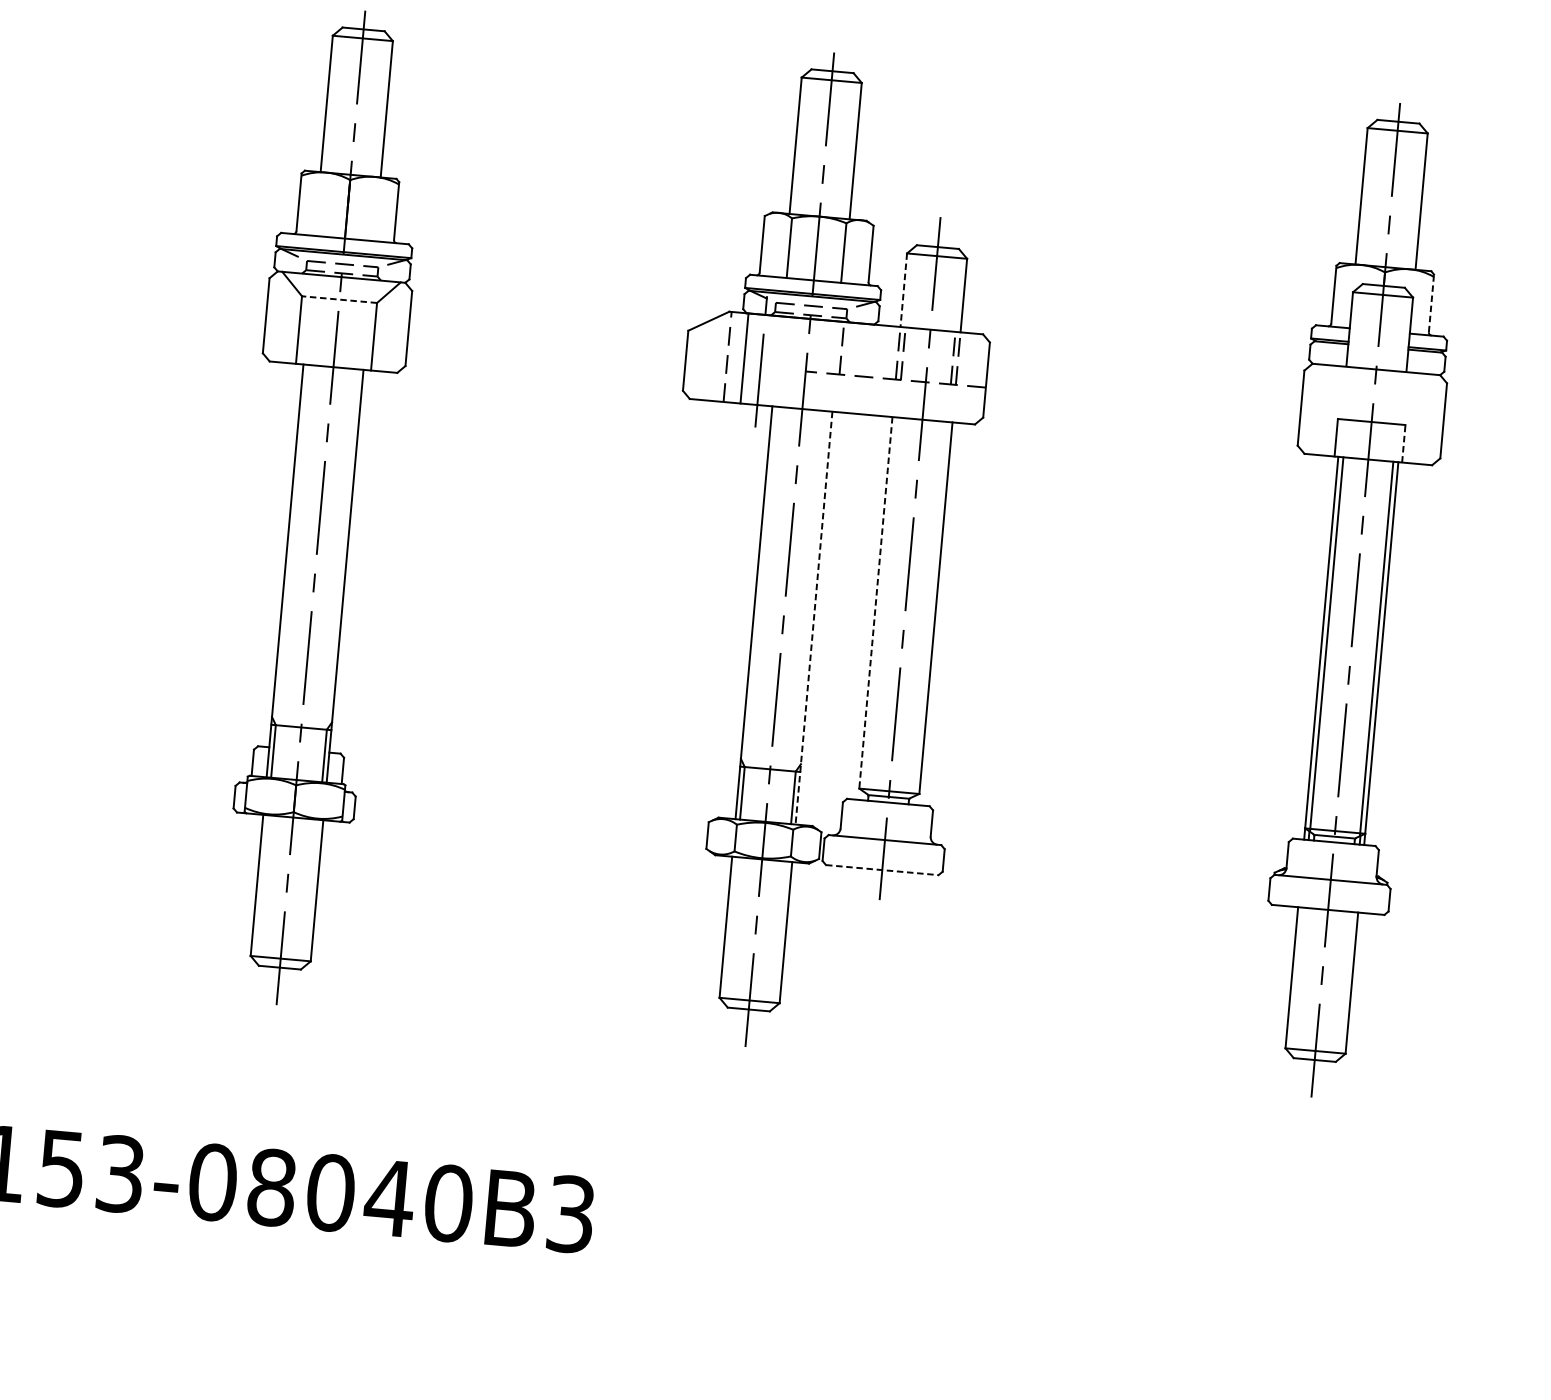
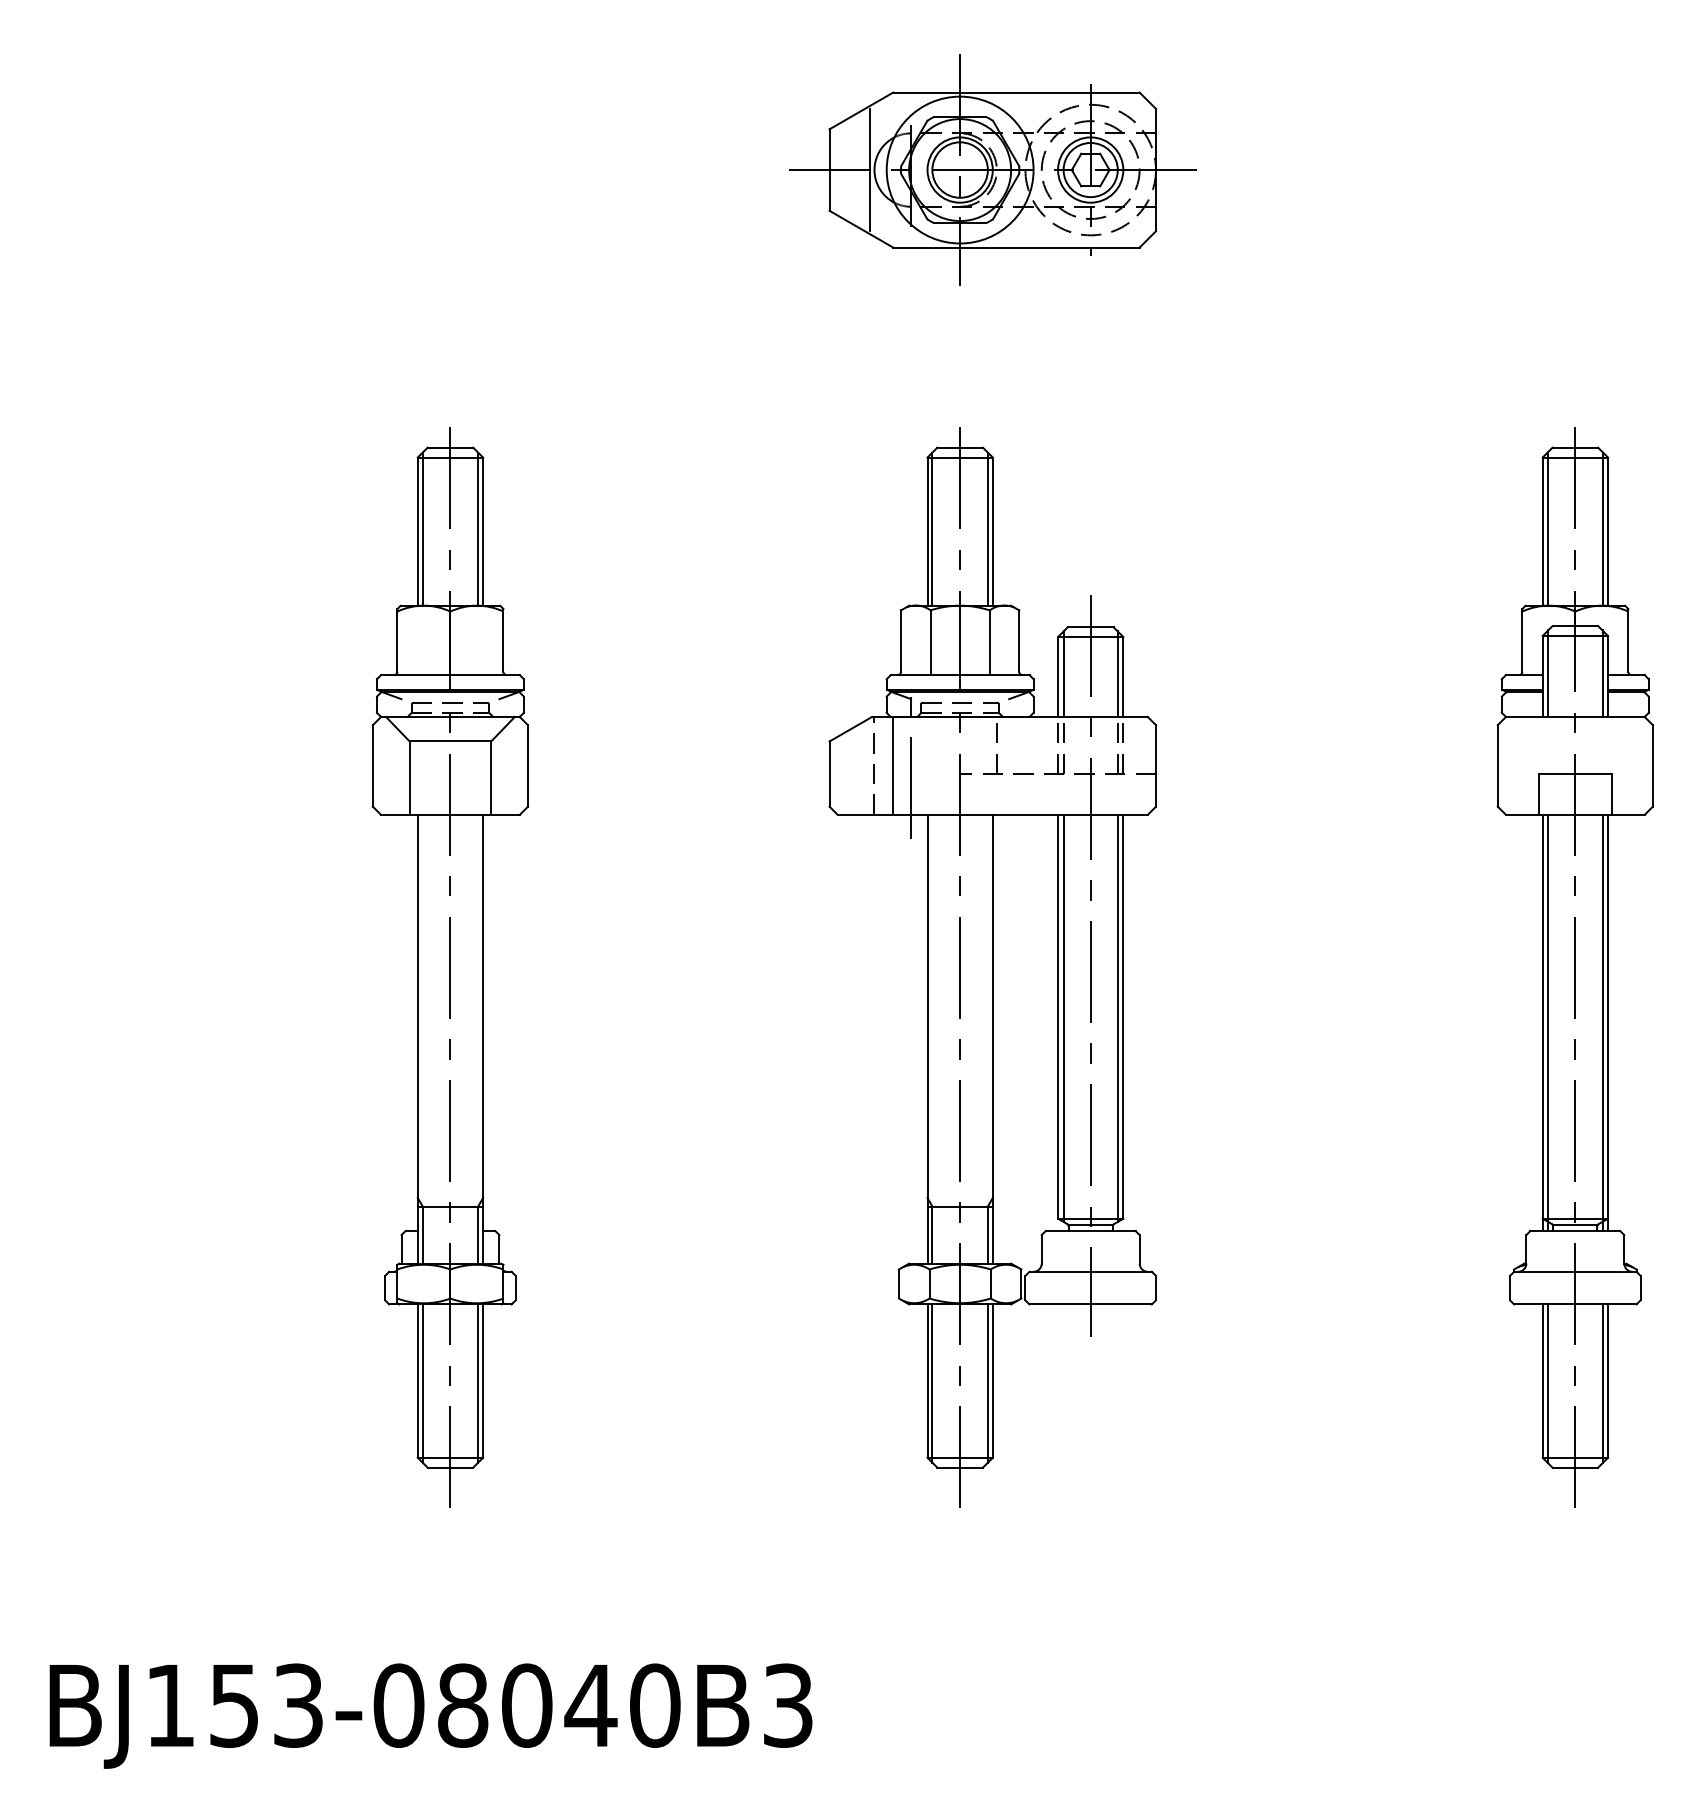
line: (331, 101) -> (422, 528), added
line: (382, 106) -> (478, 528), added
line: (800, 143) -> (932, 528), added
line: (851, 147) -> (987, 528), added
line: (1366, 193) -> (1547, 528), added
line: (1417, 198) -> (1603, 528), added
line: (909, 287) -> (1063, 673), added
line: (904, 290) -> (1058, 677), dashed -> solid
line: (958, 291) -> (1117, 673), added
line: (339, 299) -> (450, 741), dashed -> solid
line: (1431, 302) -> (1628, 639), dashed -> solid
line: (1355, 326) -> (1548, 672), added
line: (1405, 330) -> (1602, 672), added
line: (1404, 442) -> (1612, 793), dashed -> solid
line: (876, 602) -> (1058, 1016), dashed -> solid
line: (880, 603) -> (1063, 1017), added
line: (930, 608) -> (1117, 1017), added
line: (813, 618) -> (992, 1039), dashed -> solid
line: (883, 870) -> (1091, 1304), dashed -> solid
line: (261, 887) -> (422, 1383), added
line: (312, 892) -> (478, 1383), added
line: (730, 929) -> (932, 1383), added
line: (780, 934) -> (987, 1383), added
line: (1296, 980) -> (1547, 1383), added
line: (1347, 984) -> (1603, 1383), added

